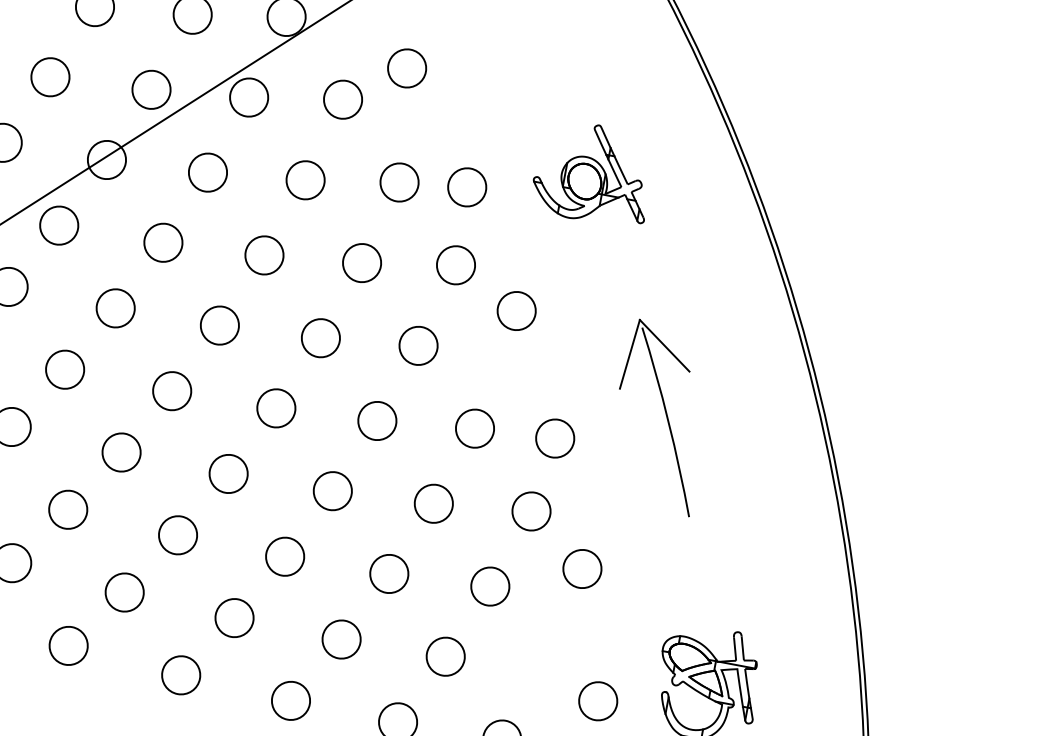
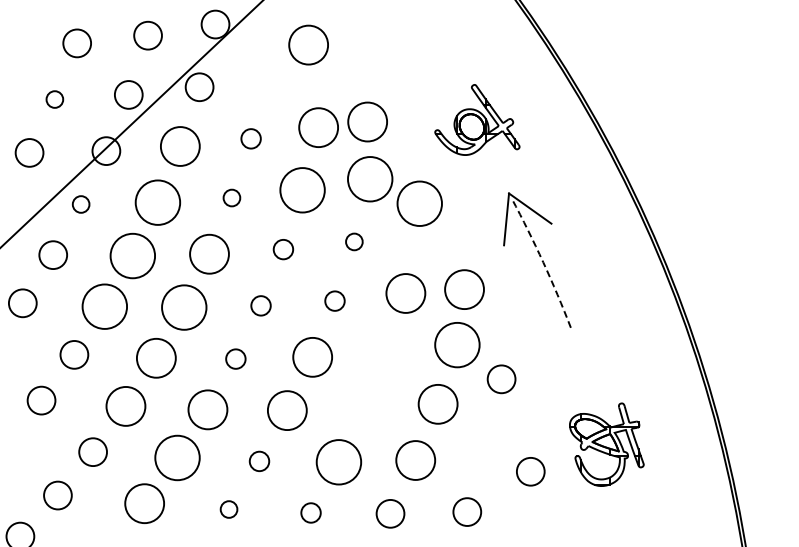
circle: (406, 68) -> (308, 45), size x1.4
circle: (50, 77) -> (54, 99), size x0.6
circle: (342, 98) -> (266, 75), removed
circle: (208, 172) -> (180, 146), size x1.4
part: (594, 172) -> (477, 119), moved
circle: (304, 179) -> (250, 138), size x0.7
circle: (399, 182) -> (318, 127), size x1.4
circle: (467, 186) -> (367, 121), size x1.4
circle: (59, 225) -> (81, 204), size x0.6
circle: (162, 242) -> (157, 202), size x1.6
circle: (264, 254) -> (231, 197), size x0.6
circle: (361, 263) -> (302, 190), size x1.6
circle: (456, 265) -> (370, 179), size x1.6
circle: (115, 307) -> (132, 255), size x1.6
circle: (516, 310) -> (419, 203), size x1.6
circle: (219, 325) -> (209, 254), size x1.4
circle: (321, 338) -> (283, 249), size x0.7
circle: (418, 345) -> (354, 241), size x0.6
circle: (64, 369) -> (104, 306), size x1.6
circle: (172, 391) -> (184, 307), size x1.6
circle: (275, 407) -> (260, 305), size x0.7
circle: (376, 419) -> (334, 300), size x0.7
arc: (668, 421) -> (543, 262), solid -> dashed
circle: (474, 428) -> (405, 293), size x1.4
circle: (555, 438) -> (464, 289), size x1.4
circle: (121, 452) -> (156, 358), size x1.4
circle: (228, 472) -> (235, 358), size x0.7
circle: (332, 491) -> (312, 357), size x1.4
circle: (433, 503) -> (386, 352), removed
circle: (67, 509) -> (125, 406), size x1.4
circle: (531, 510) -> (457, 344), size x1.6
circle: (177, 534) -> (207, 409), size x1.4
circle: (285, 556) -> (287, 410), size x1.4
circle: (388, 573) -> (363, 408), removed
circle: (490, 586) -> (438, 404), size x1.4
circle: (124, 591) -> (177, 457), size x1.6
circle: (234, 618) -> (259, 461), size x0.7
circle: (340, 639) -> (338, 462), size x1.6
circle: (68, 645) -> (144, 503), size x1.4
circle: (445, 656) -> (415, 460), size x1.4
circle: (180, 675) -> (228, 509), size x0.6
circle: (290, 700) -> (310, 512), size x0.7

